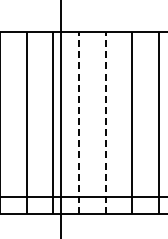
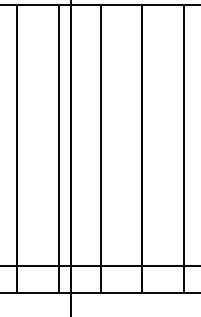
line: (79, 122) -> (100, 148), dashed -> solid
line: (105, 122) -> (141, 148), dashed -> solid

